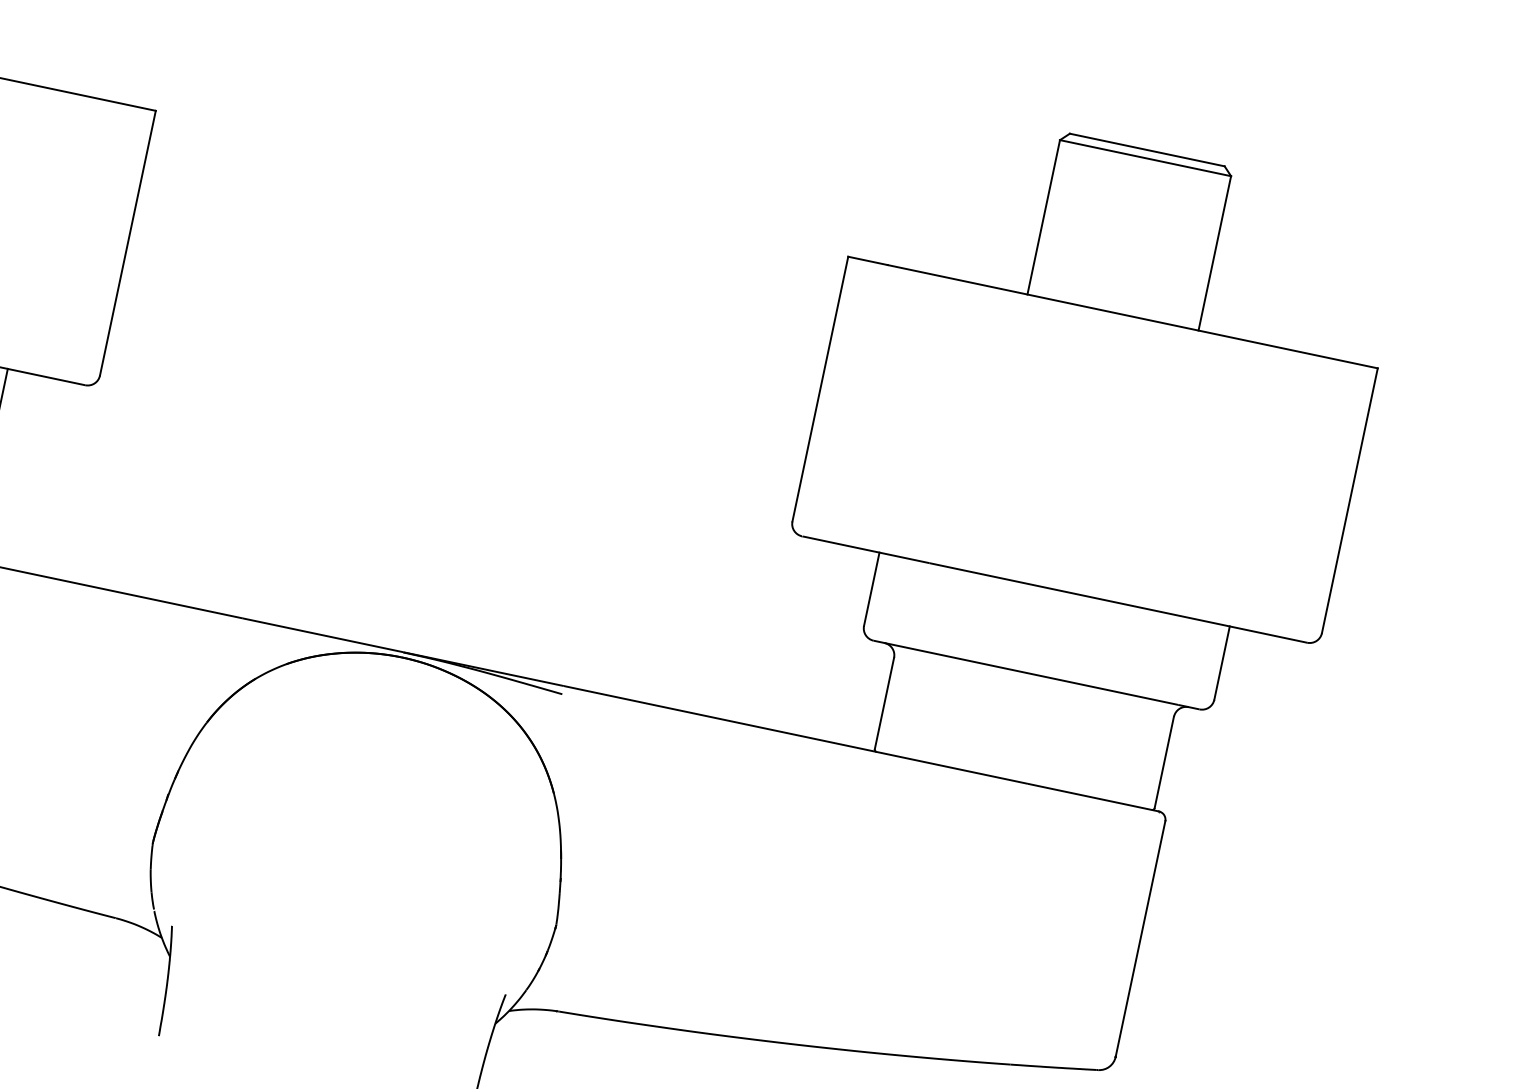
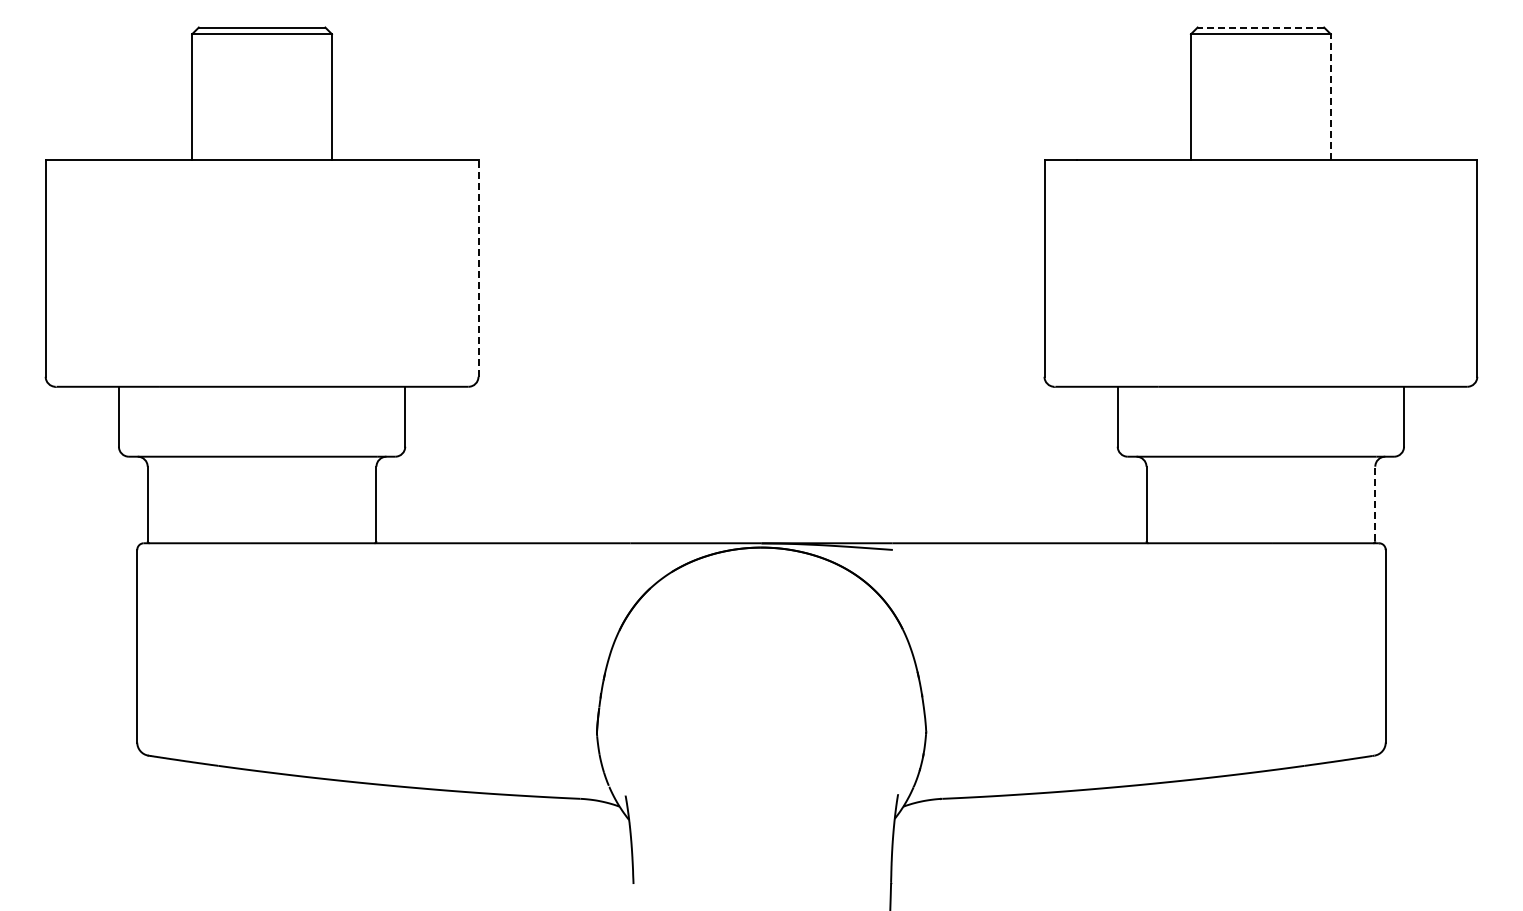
line: (1146, 149) -> (1260, 27), solid -> dashed
line: (127, 243) -> (478, 268), solid -> dashed
line: (1214, 252) -> (1330, 96), solid -> dashed
line: (1164, 761) -> (1375, 503), solid -> dashed

